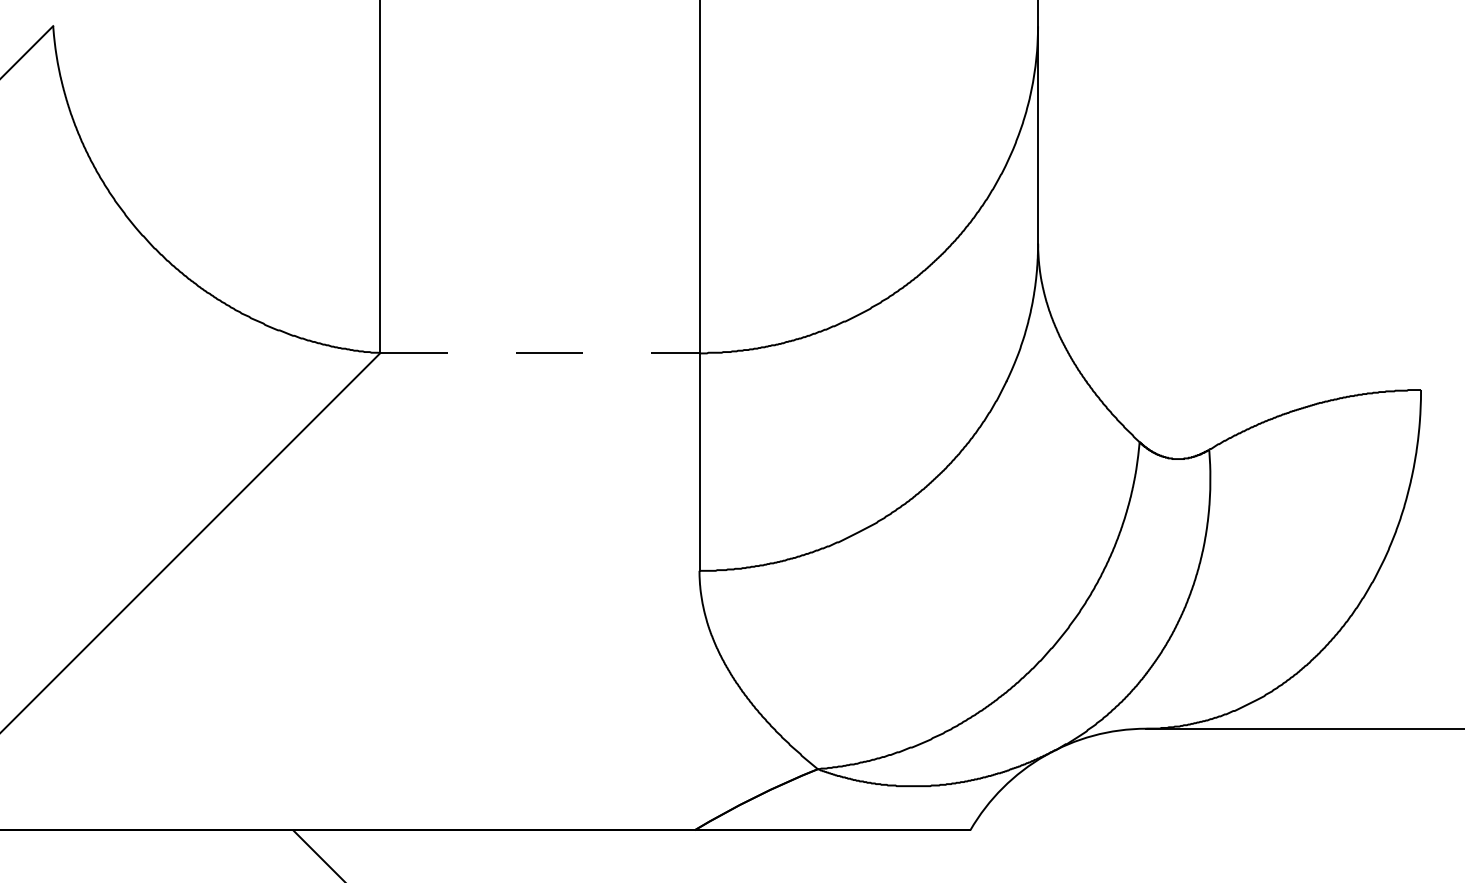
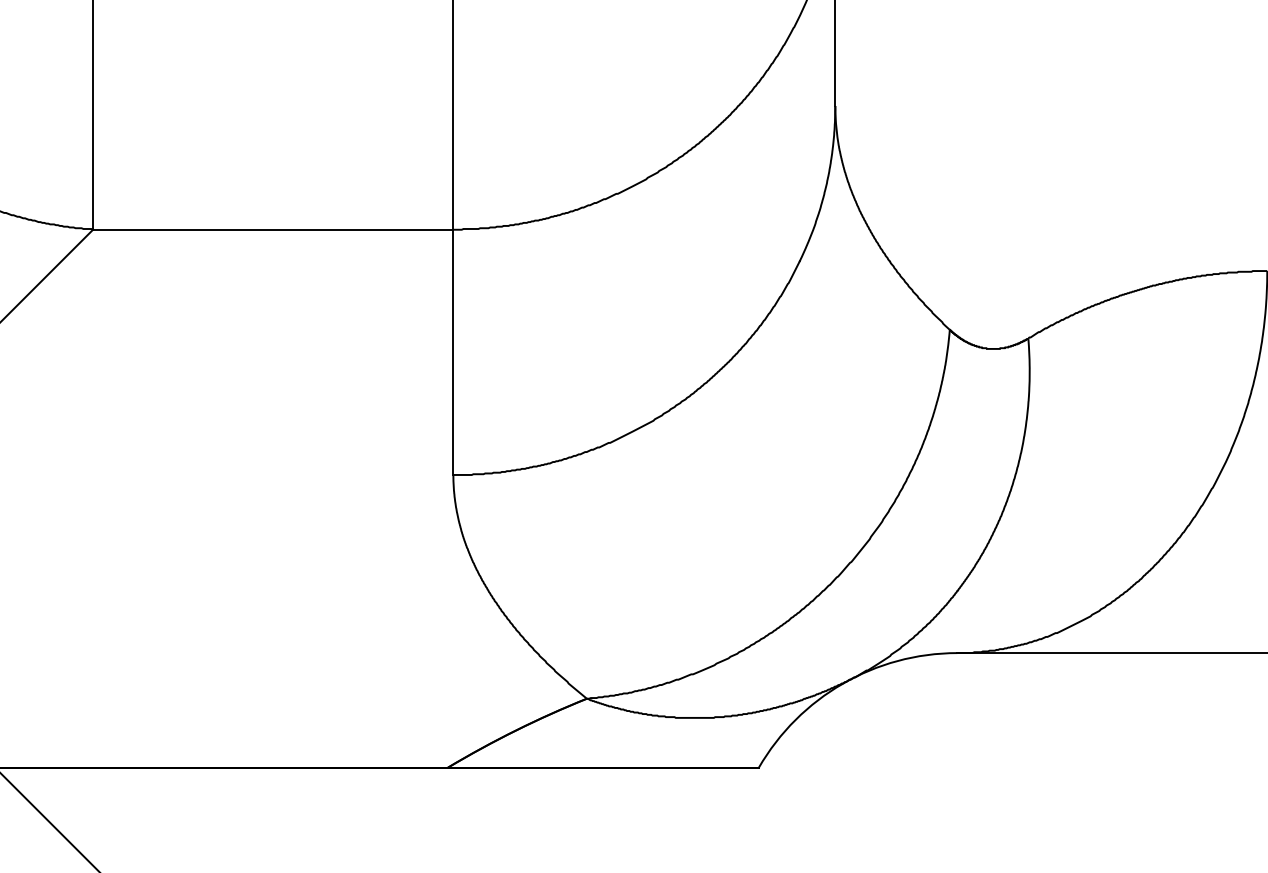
line: (539, 353) -> (272, 229), dashed -> solid

